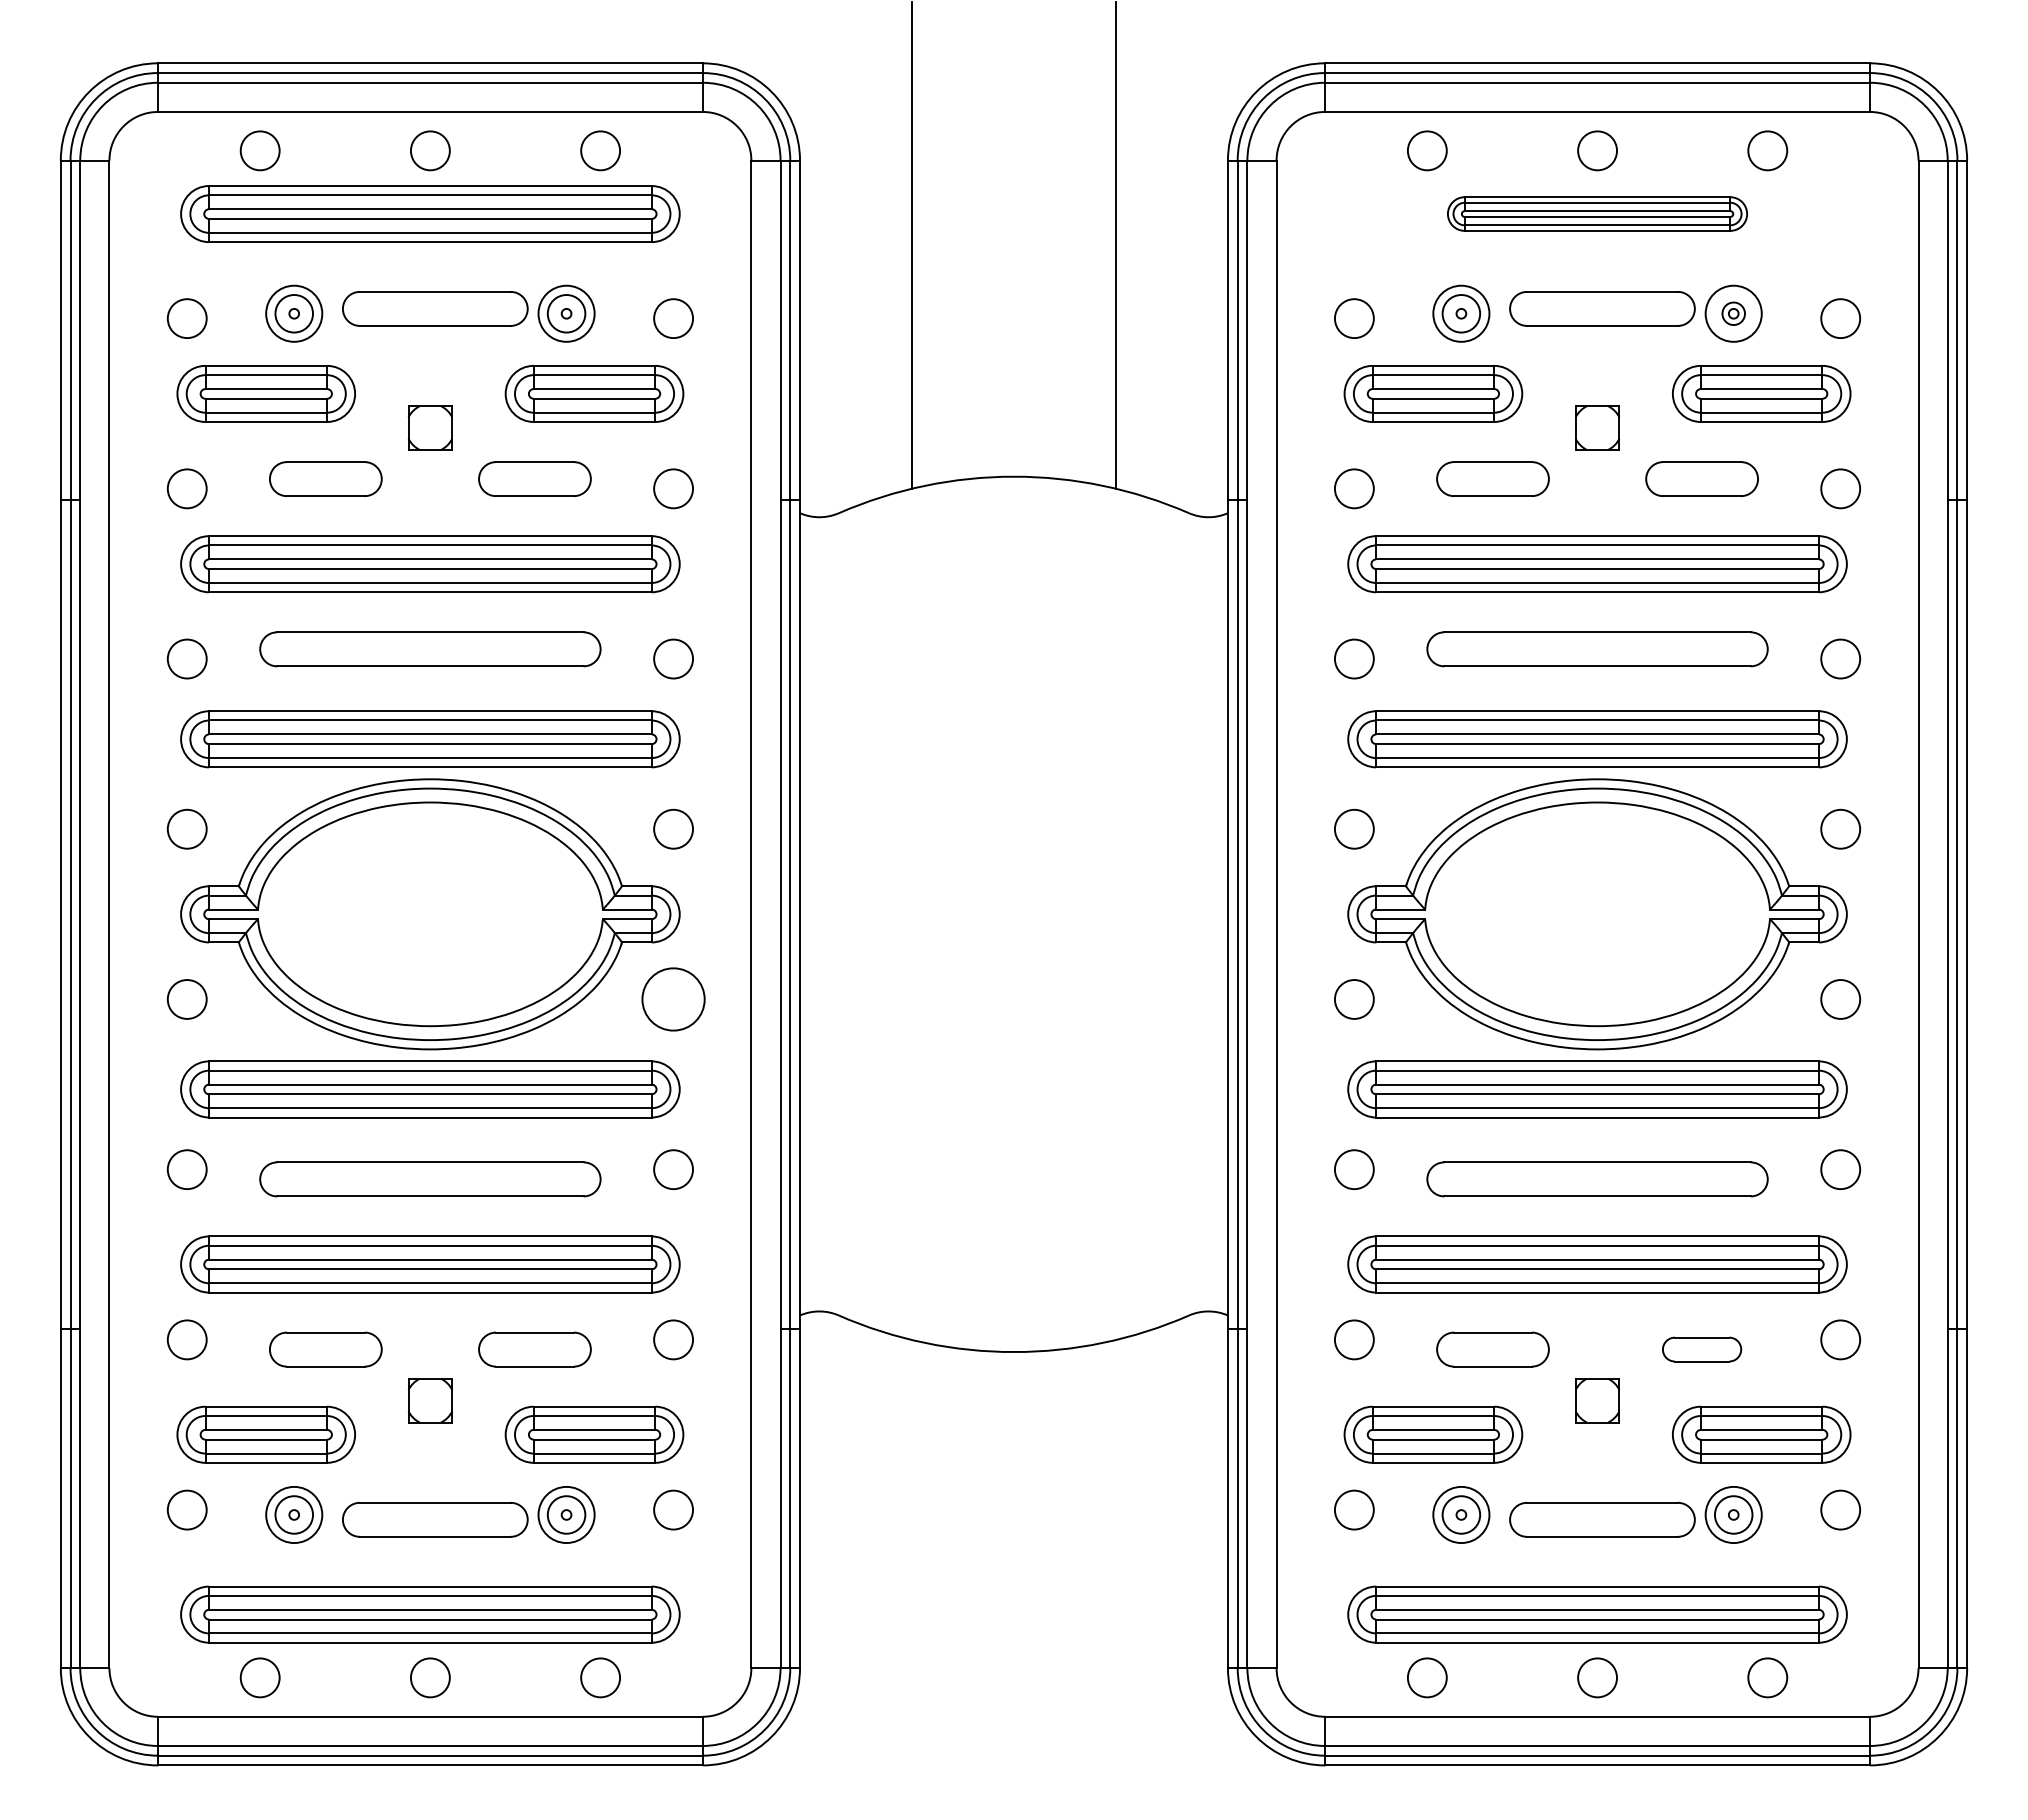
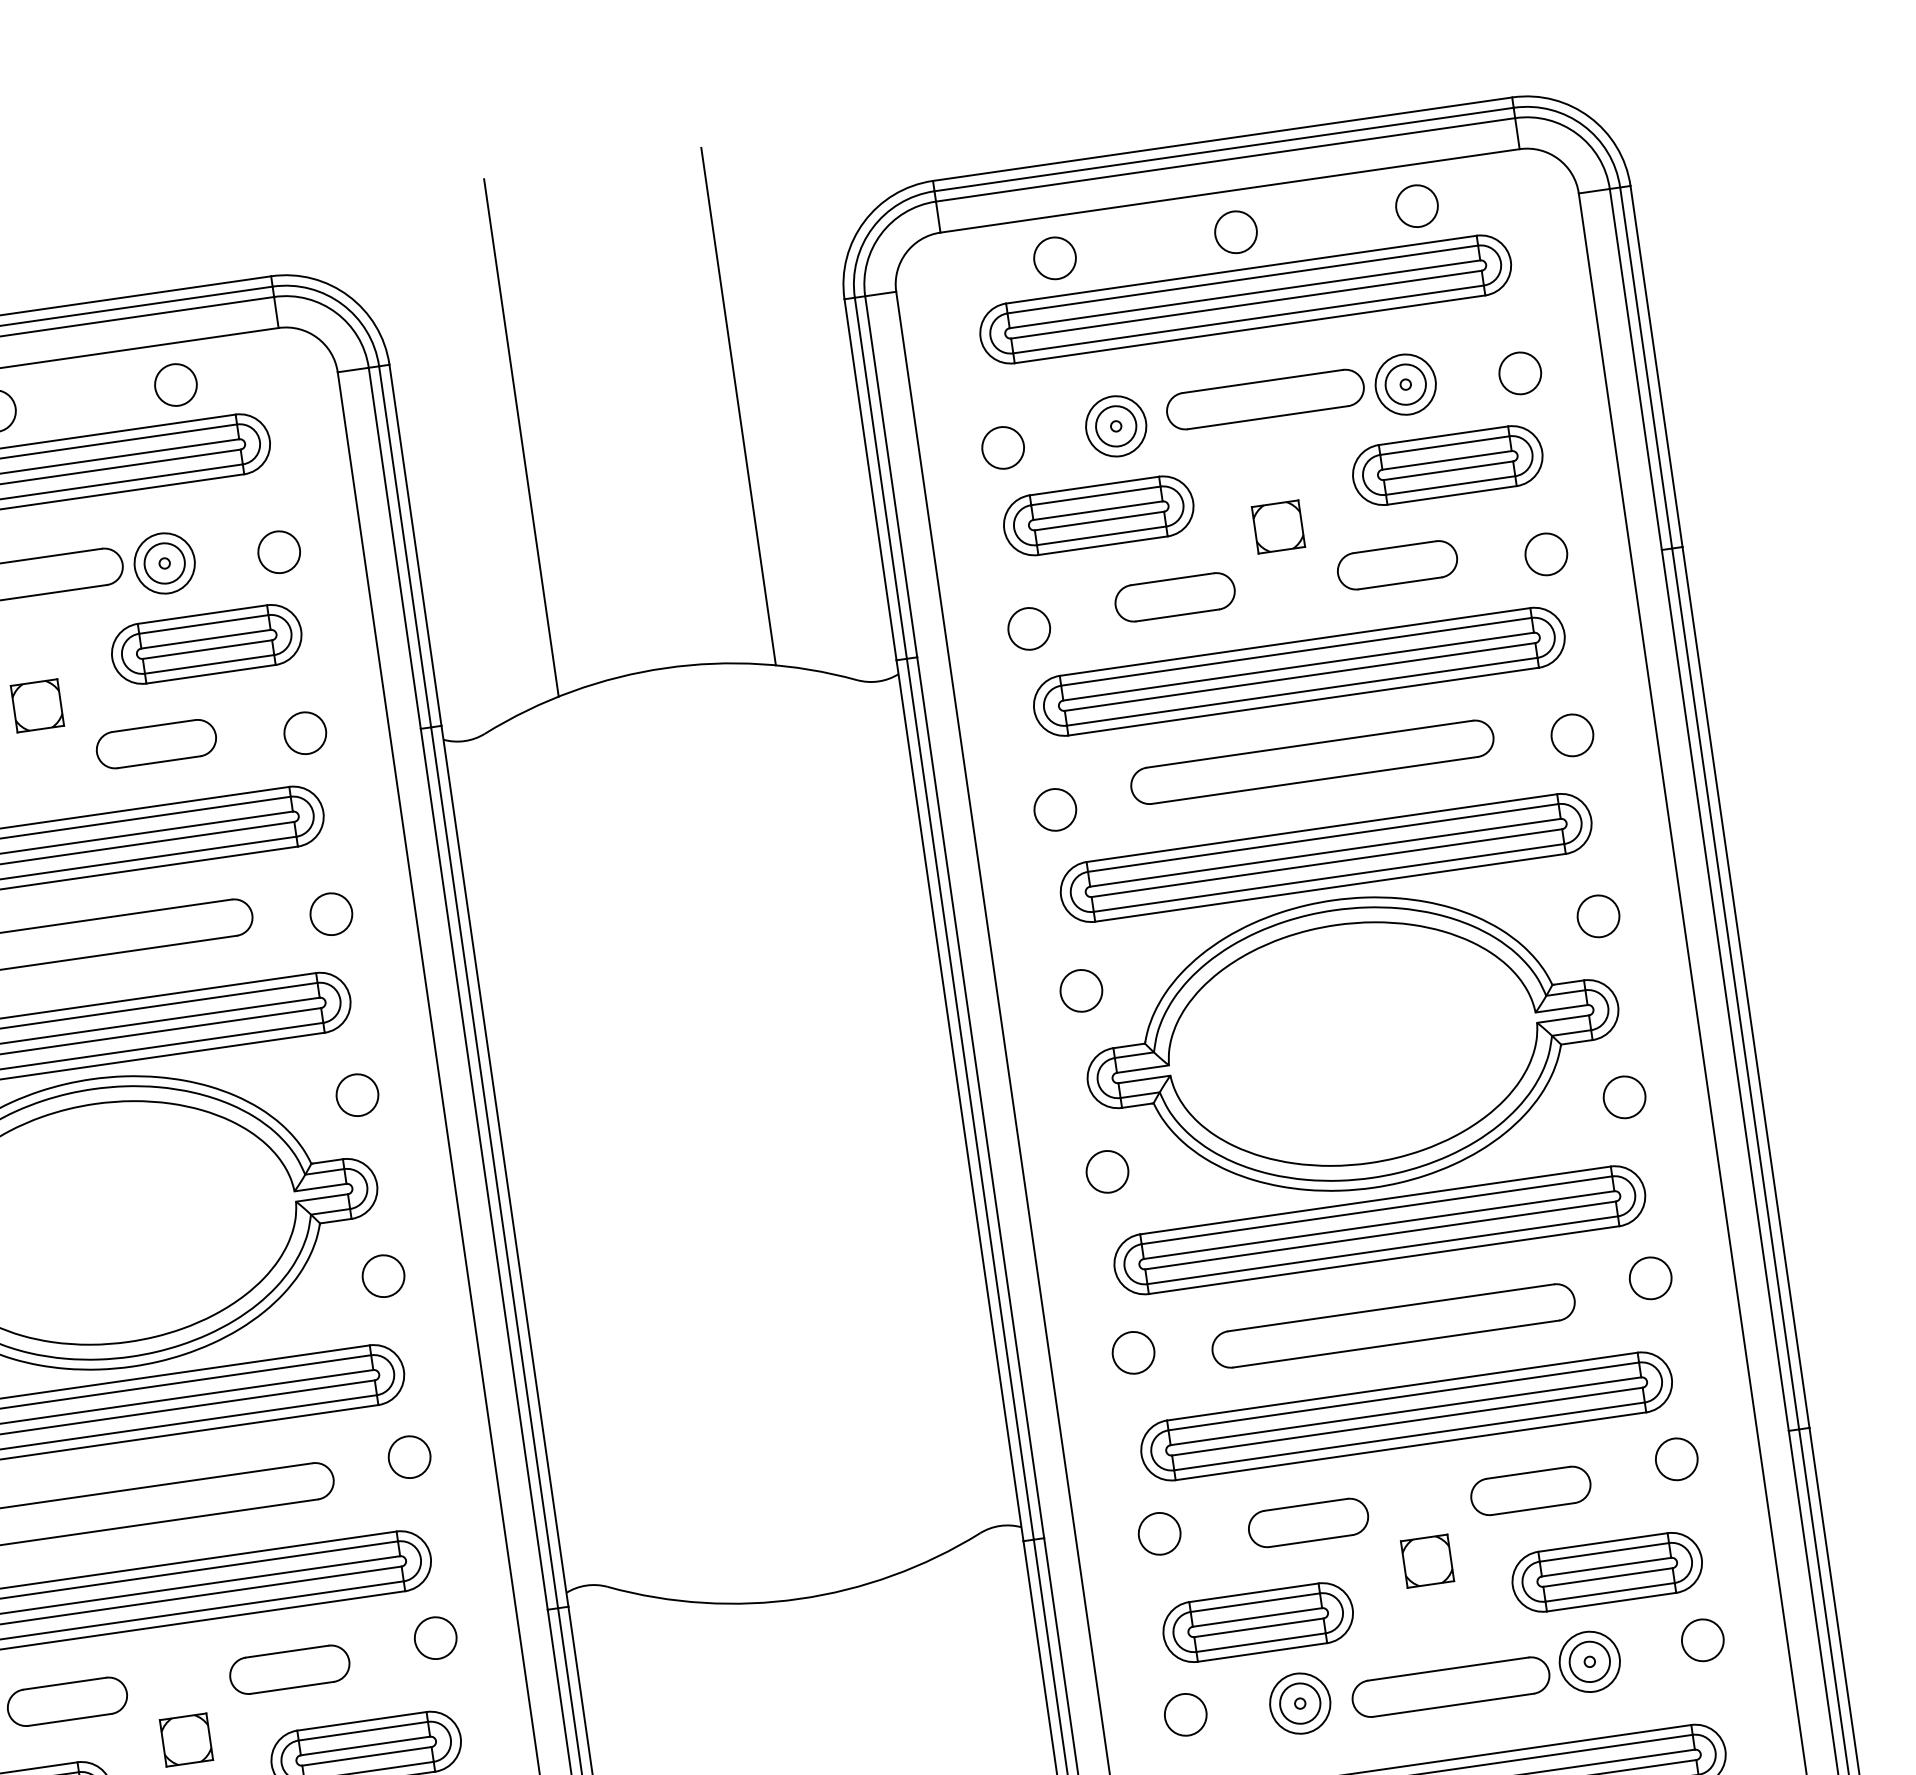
part: (1597, 213) -> (1245, 298), size x1.67
circle: (1733, 313) -> (1405, 384), size x1.67
circle: (673, 999) -> (383, 1276), size x0.62
part: (1701, 1349) -> (1530, 1490), size x1.43

